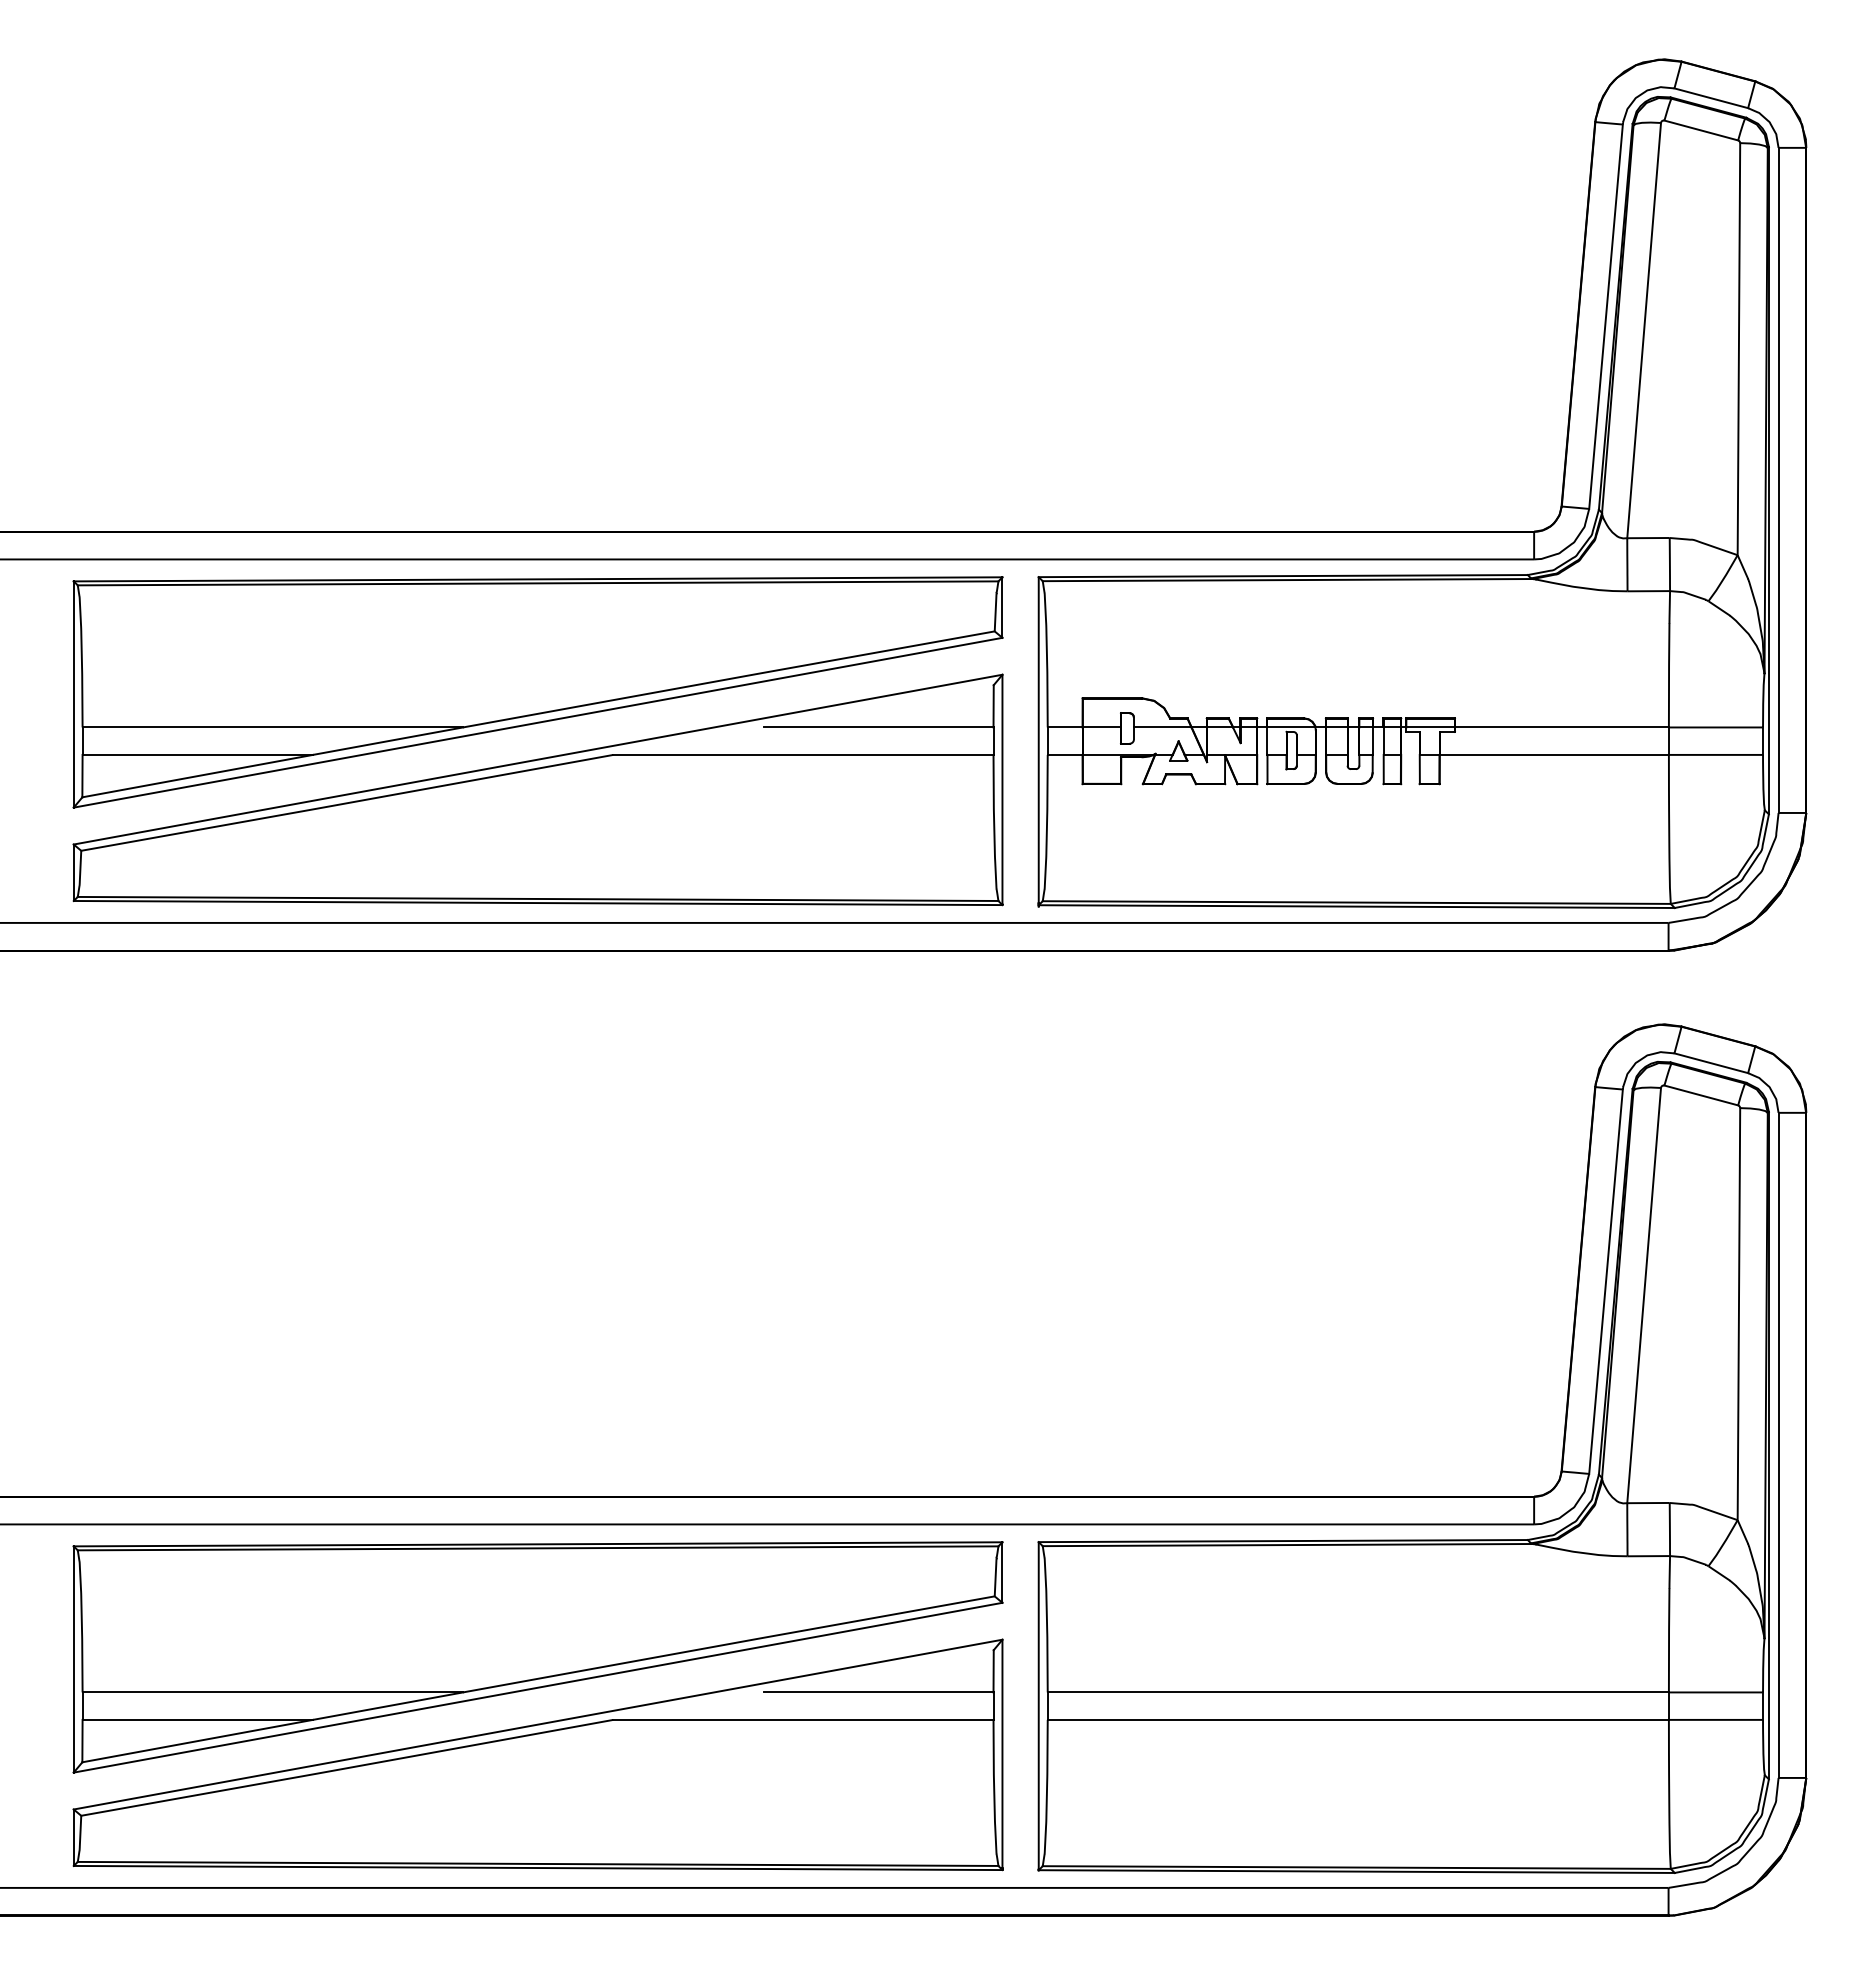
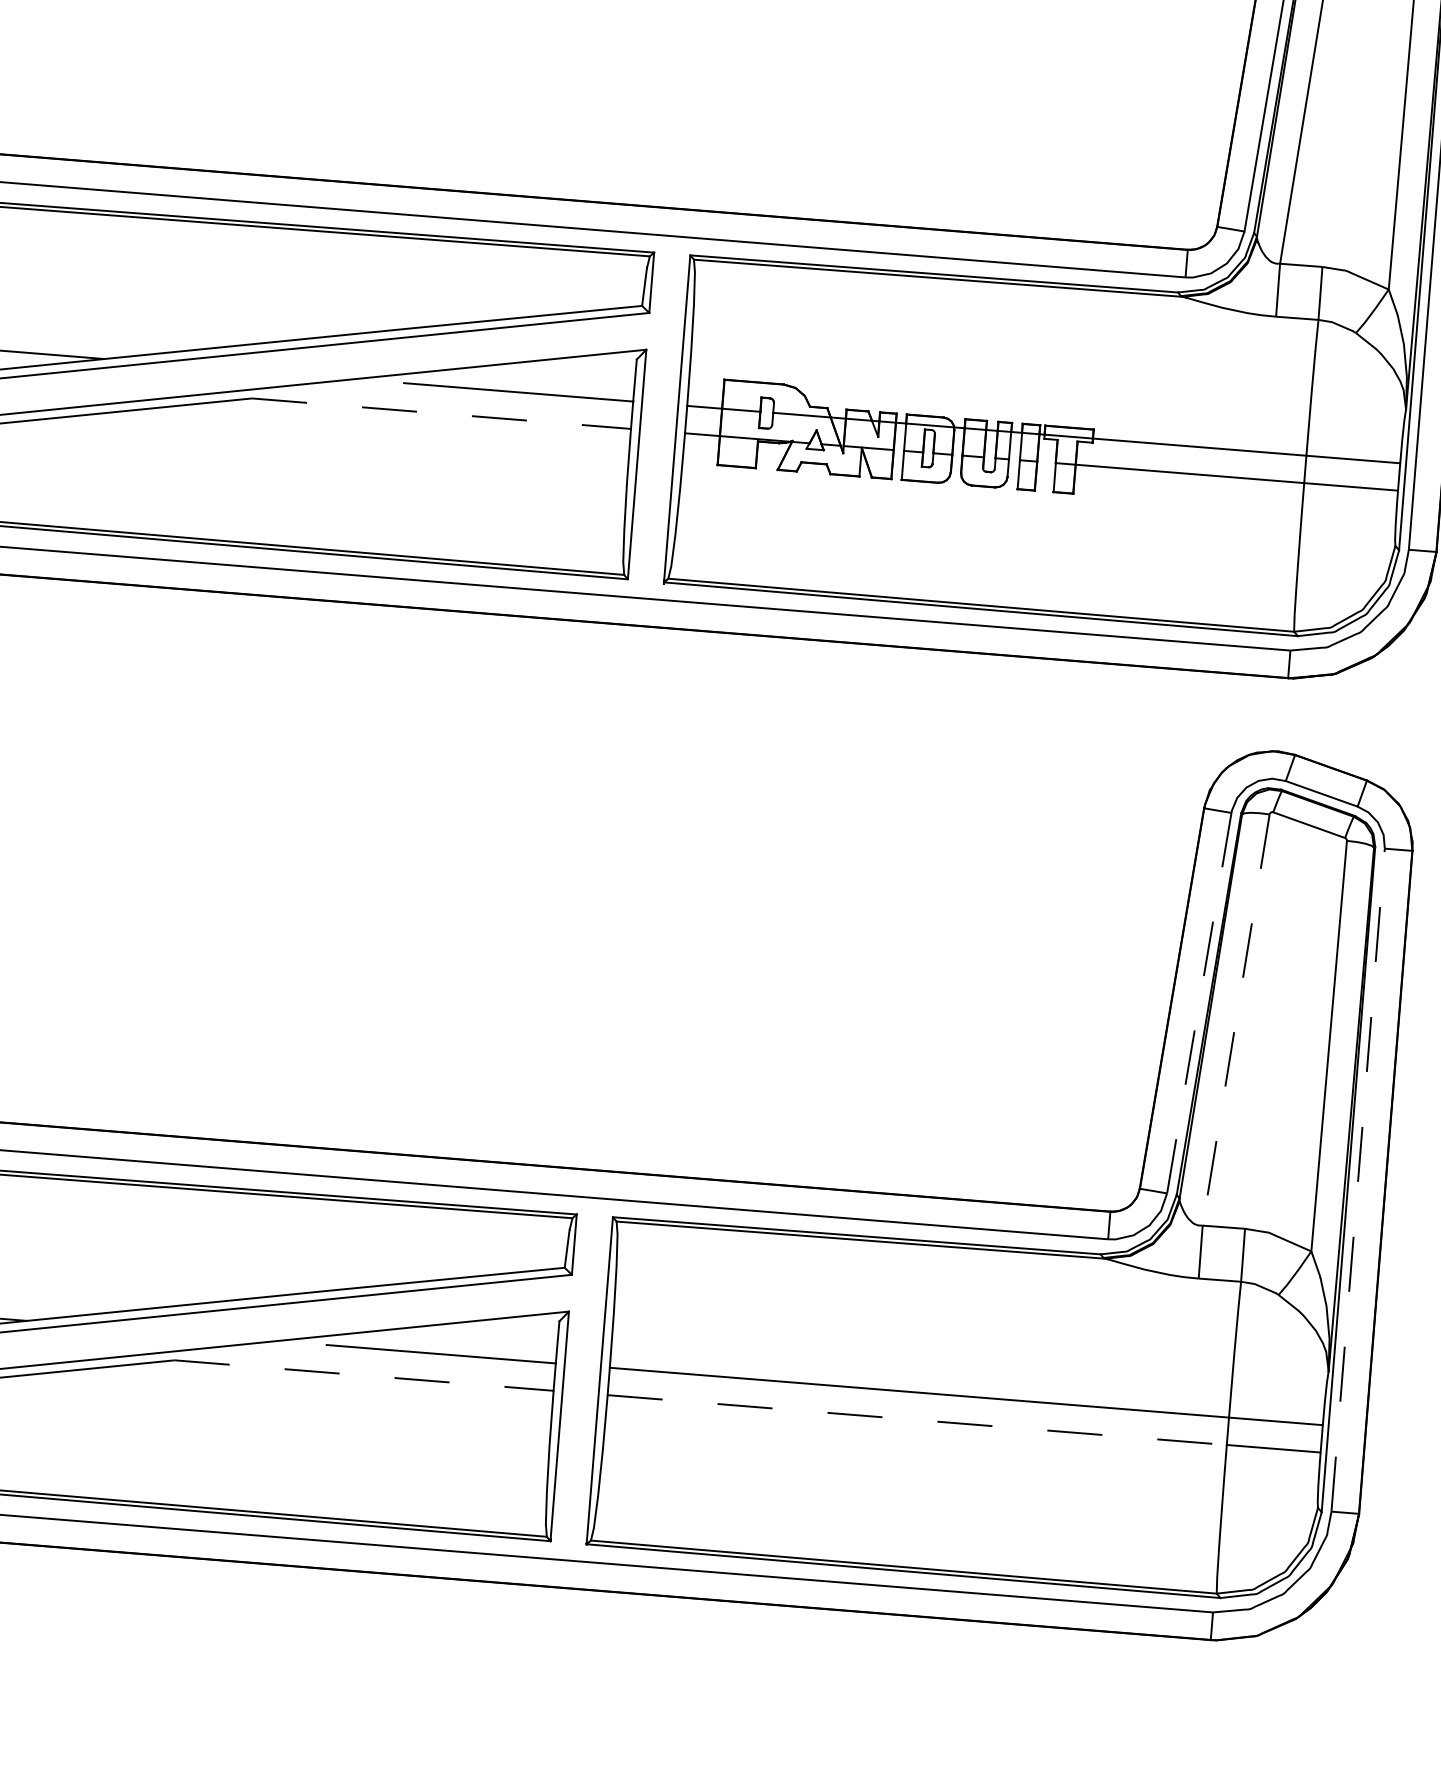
line: (803, 754) -> (441, 413), solid -> dashed
line: (1606, 1281) -> (1199, 1002), solid -> dashed
line: (1644, 1296) -> (1236, 1020), solid -> dashed
line: (1778, 1445) -> (1358, 1180), solid -> dashed
line: (803, 1719) -> (364, 1375), solid -> dashed
line: (1358, 1719) -> (917, 1419), solid -> dashed

